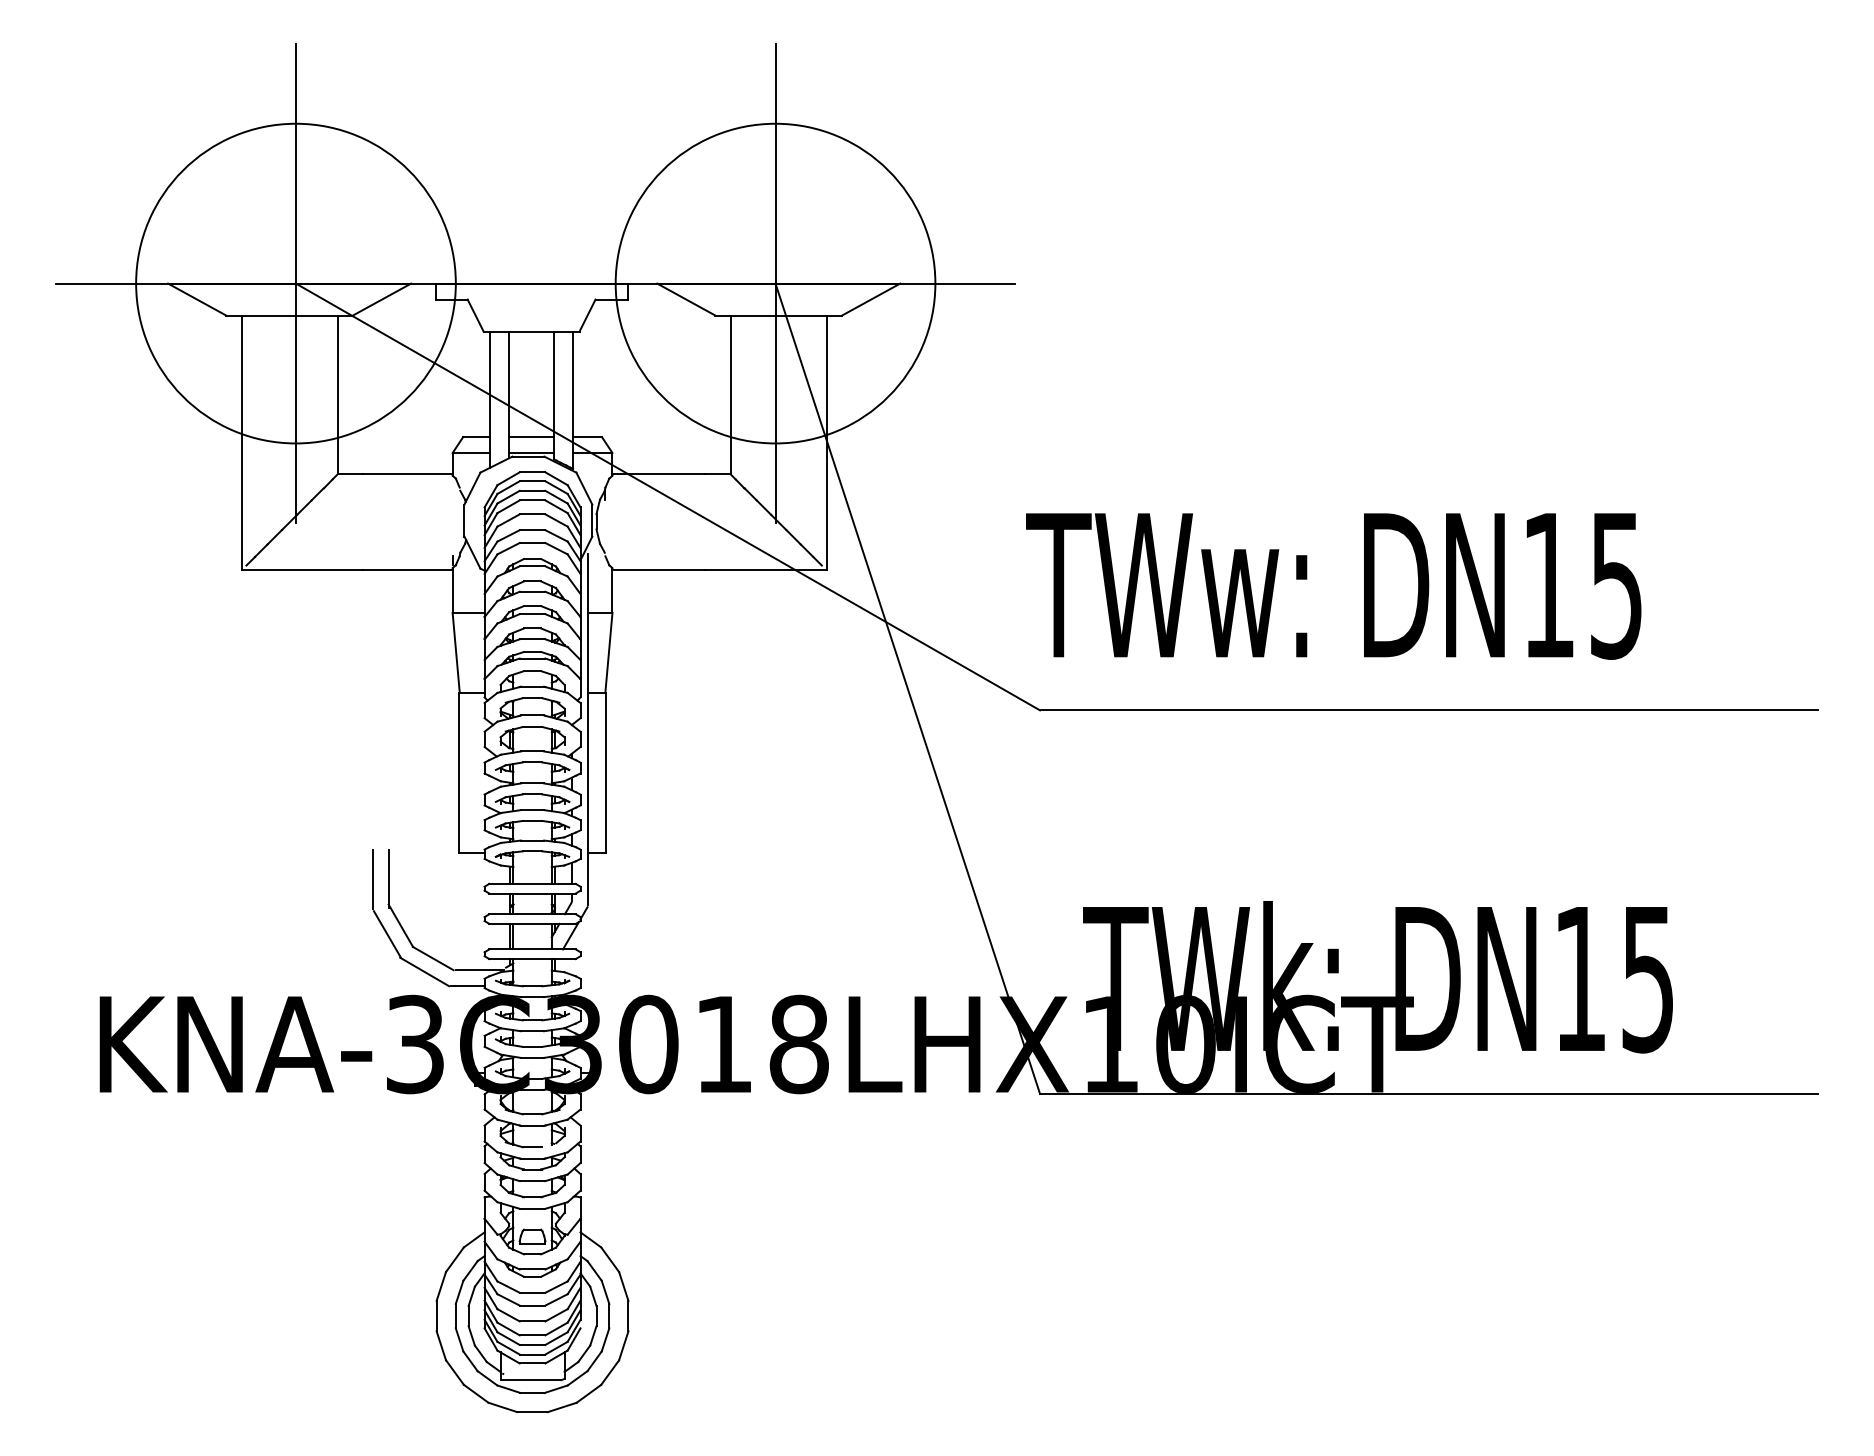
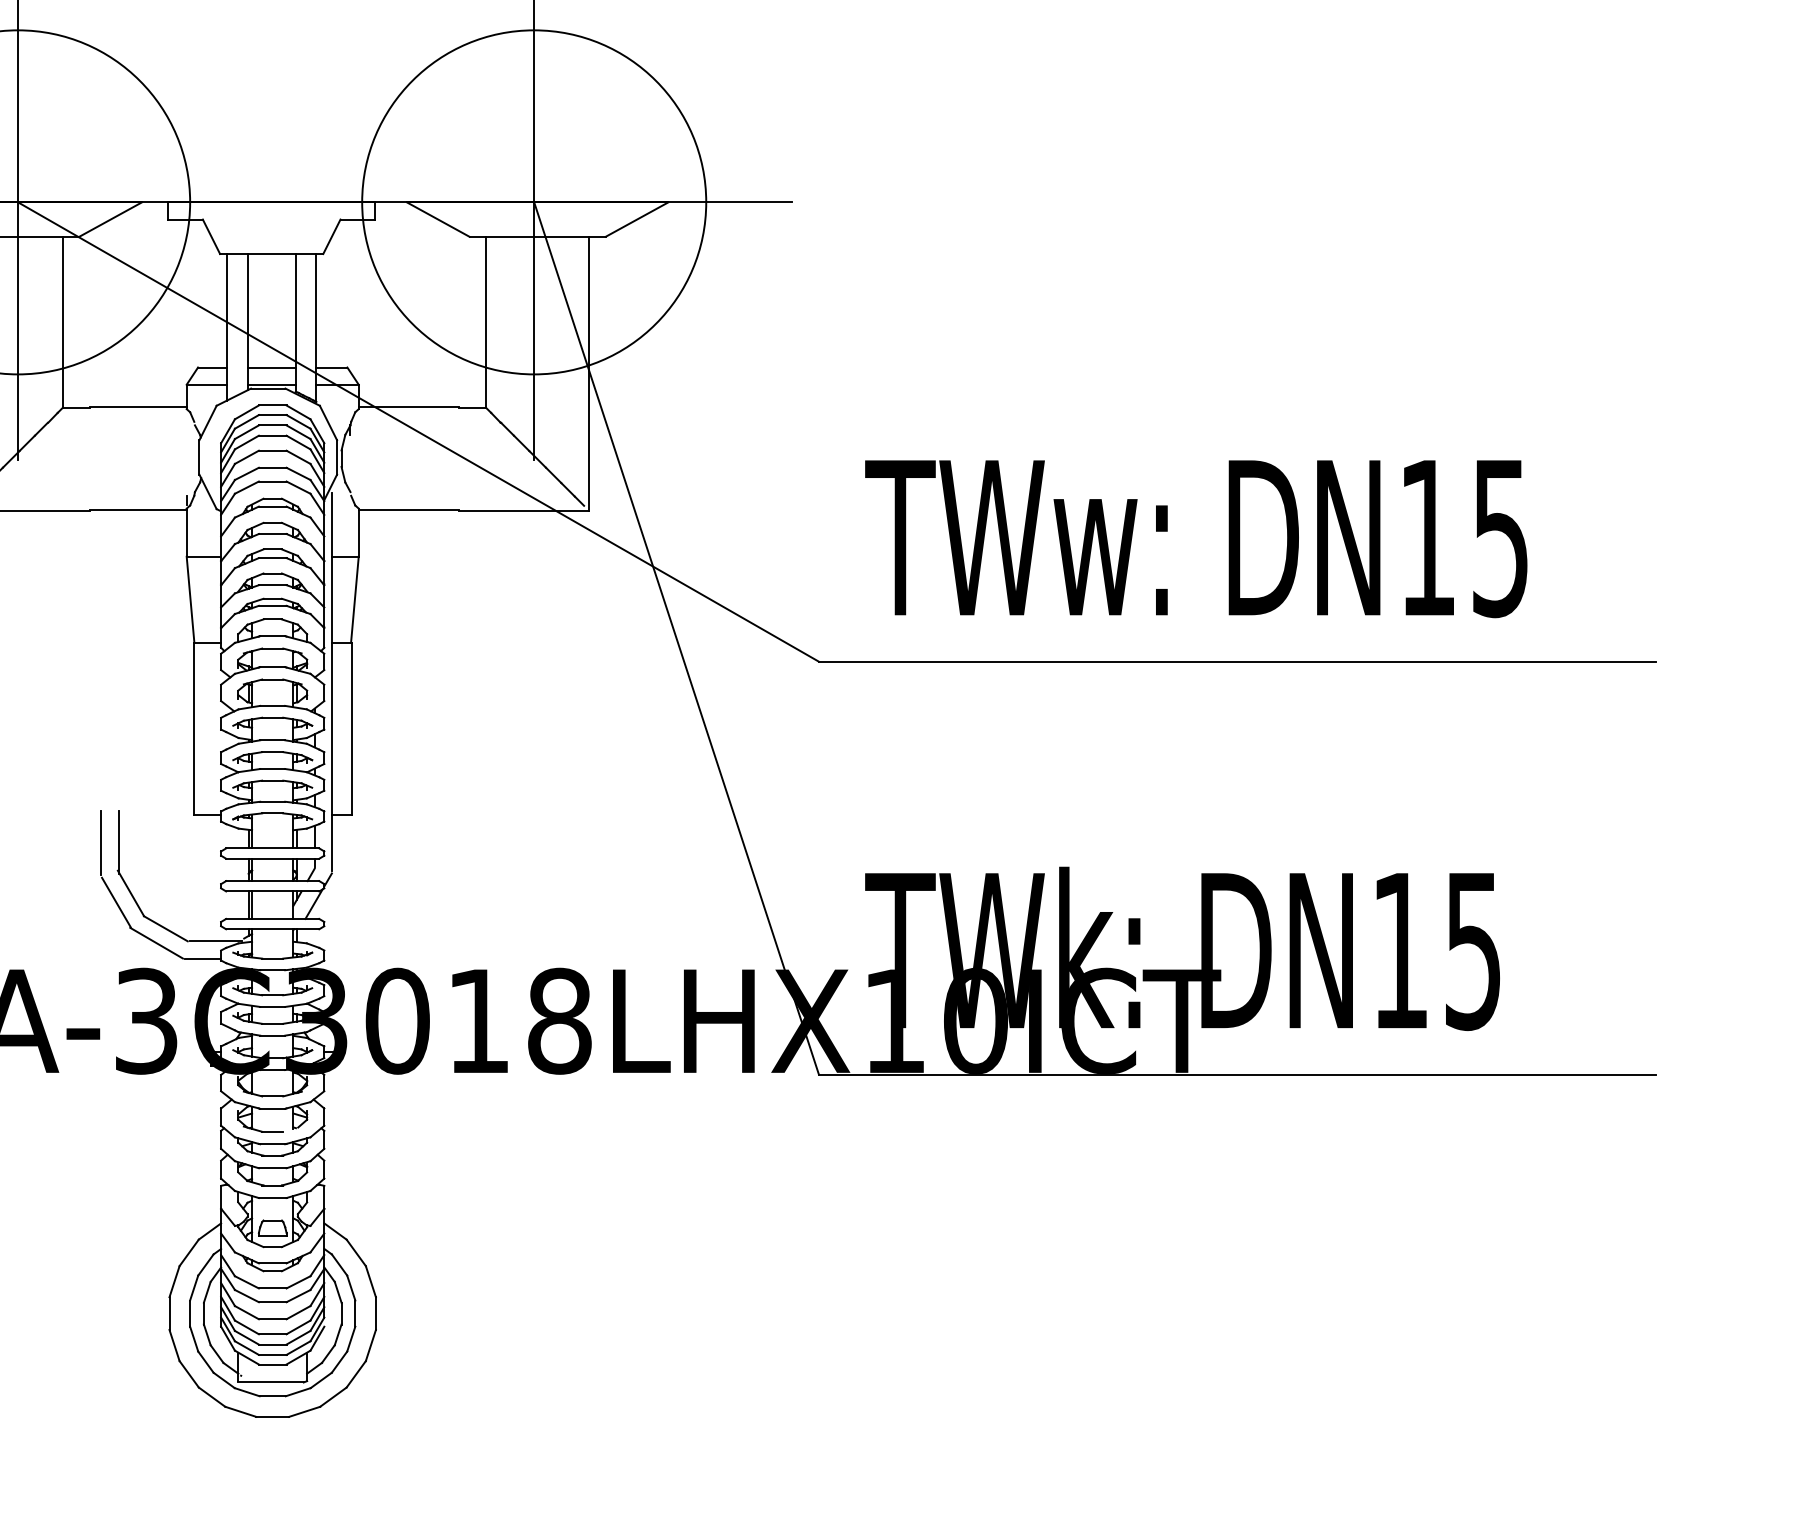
text: (1333, 586) -> (1196, 539), moved

